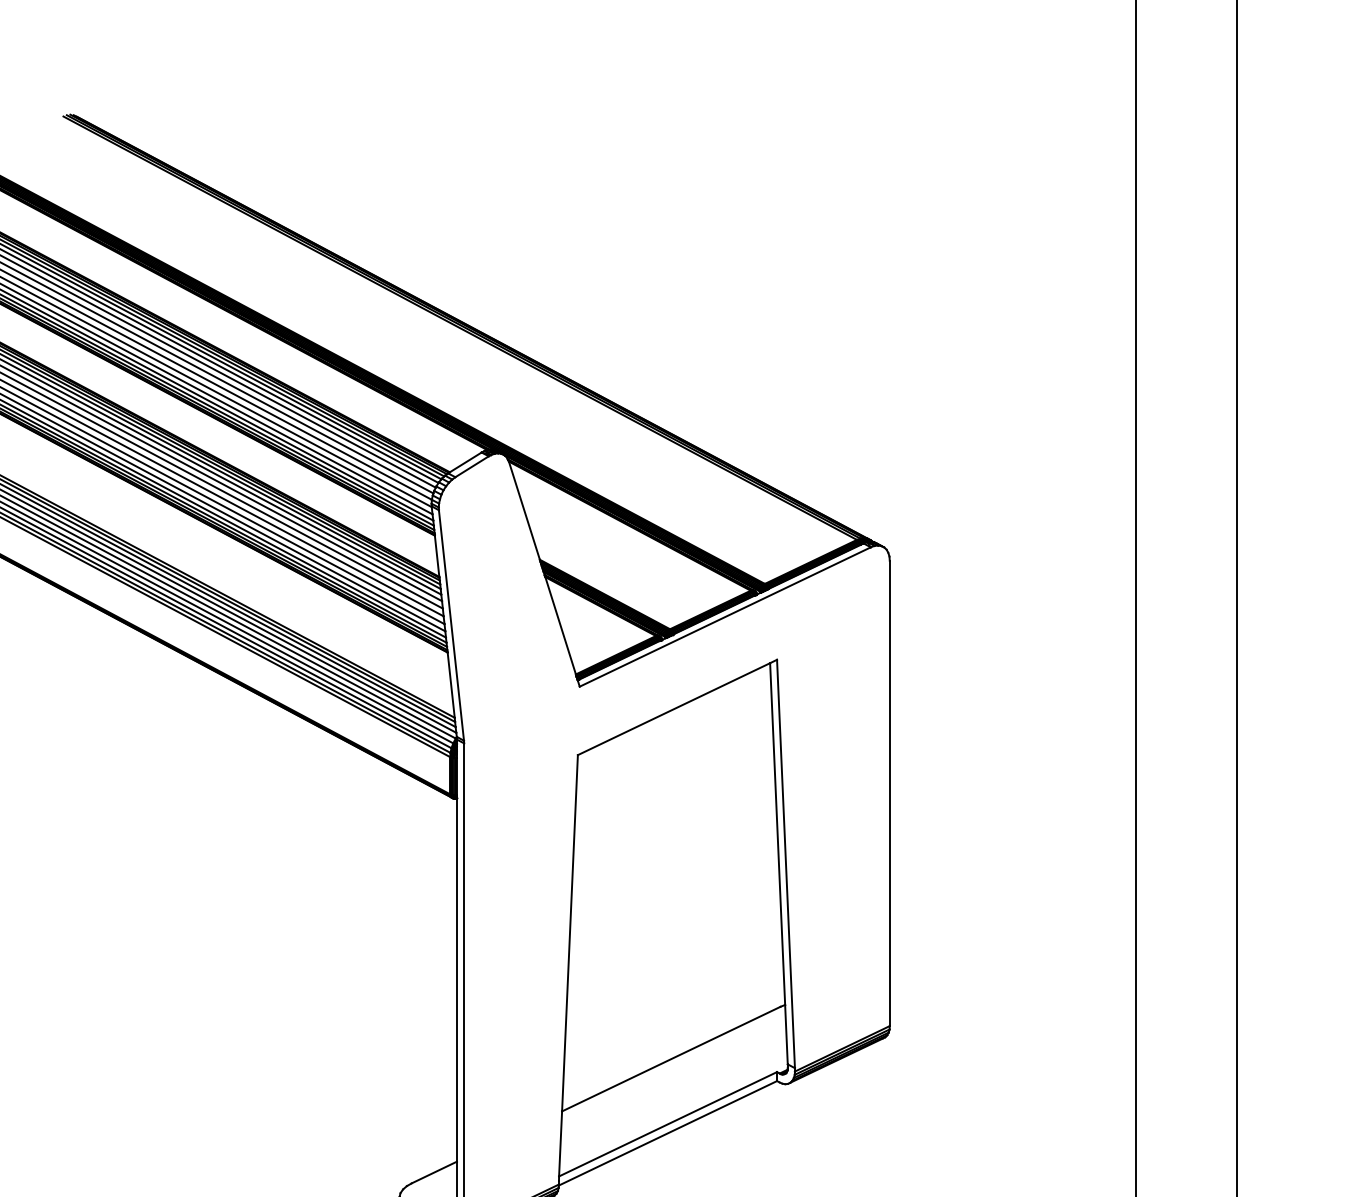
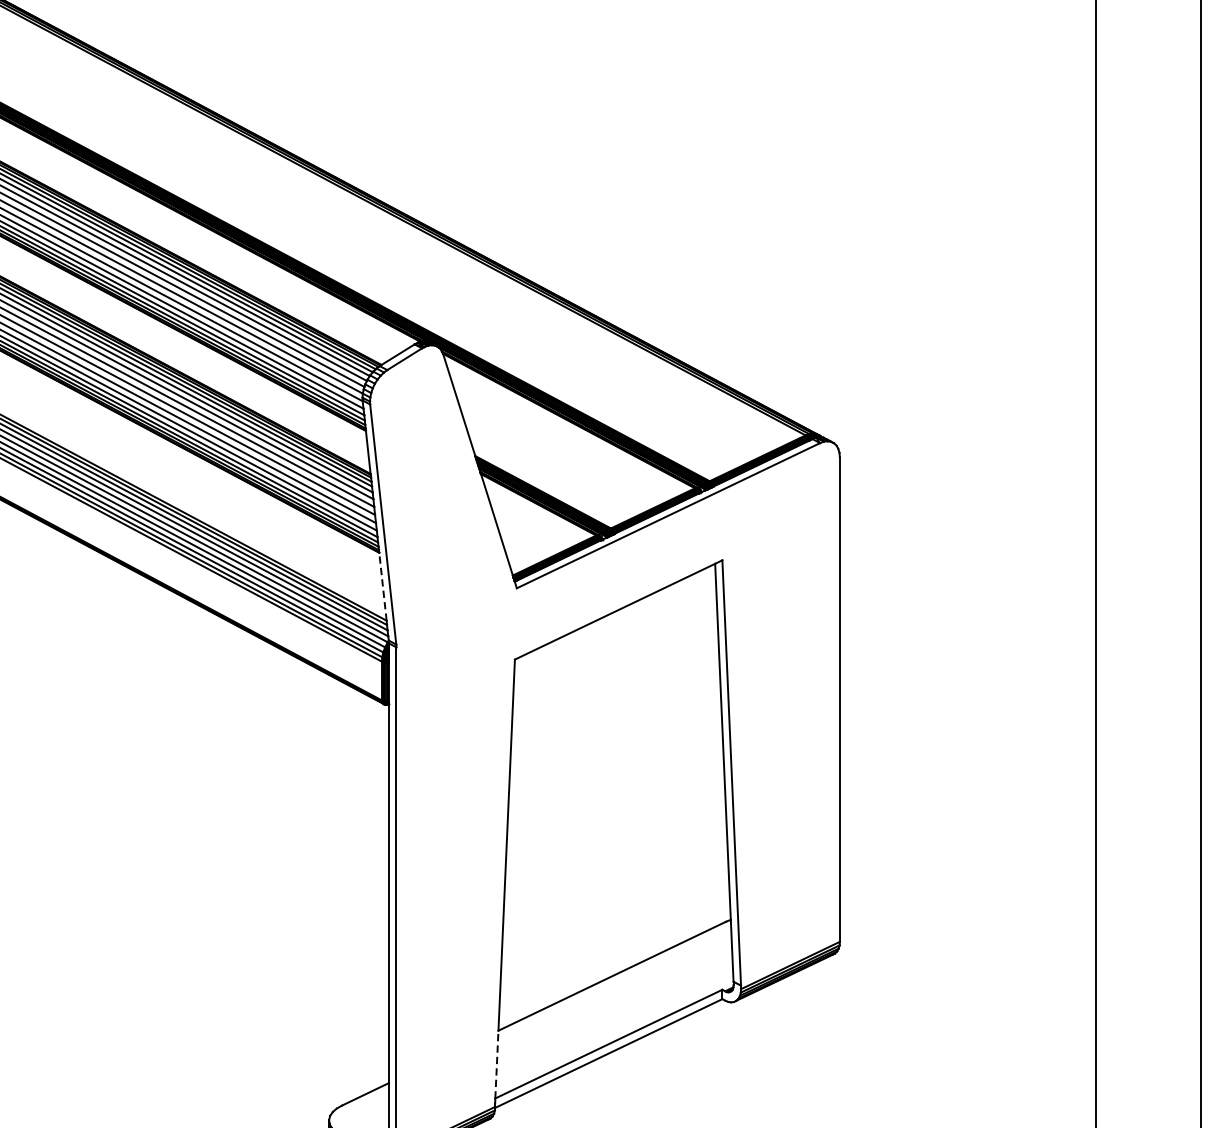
line: (451, 685) -> (383, 587), solid -> dashed
line: (560, 1143) -> (496, 1064), solid -> dashed

